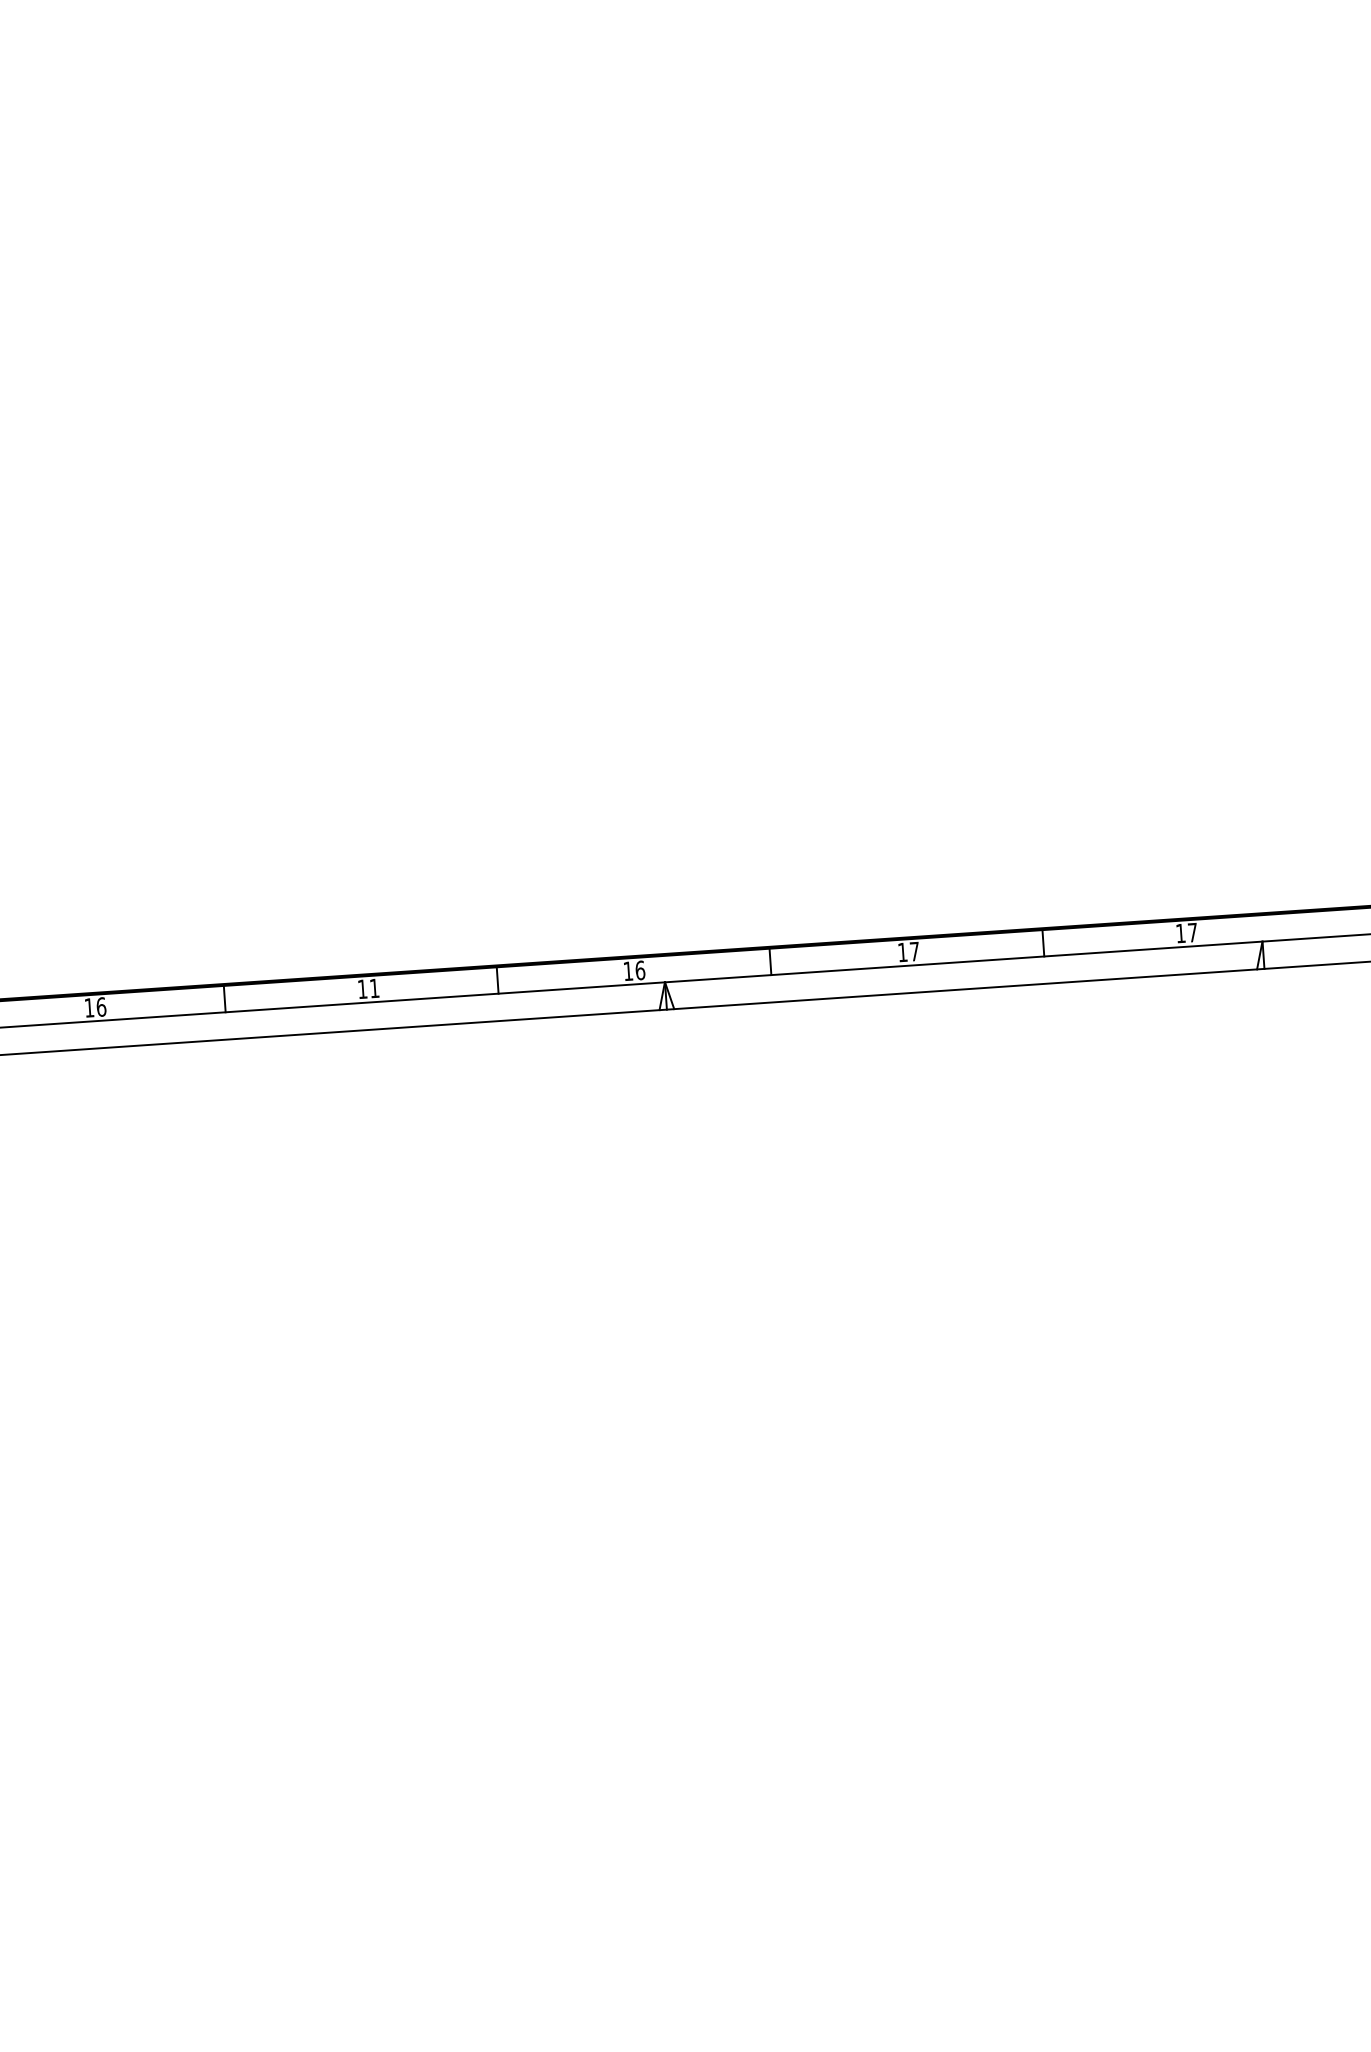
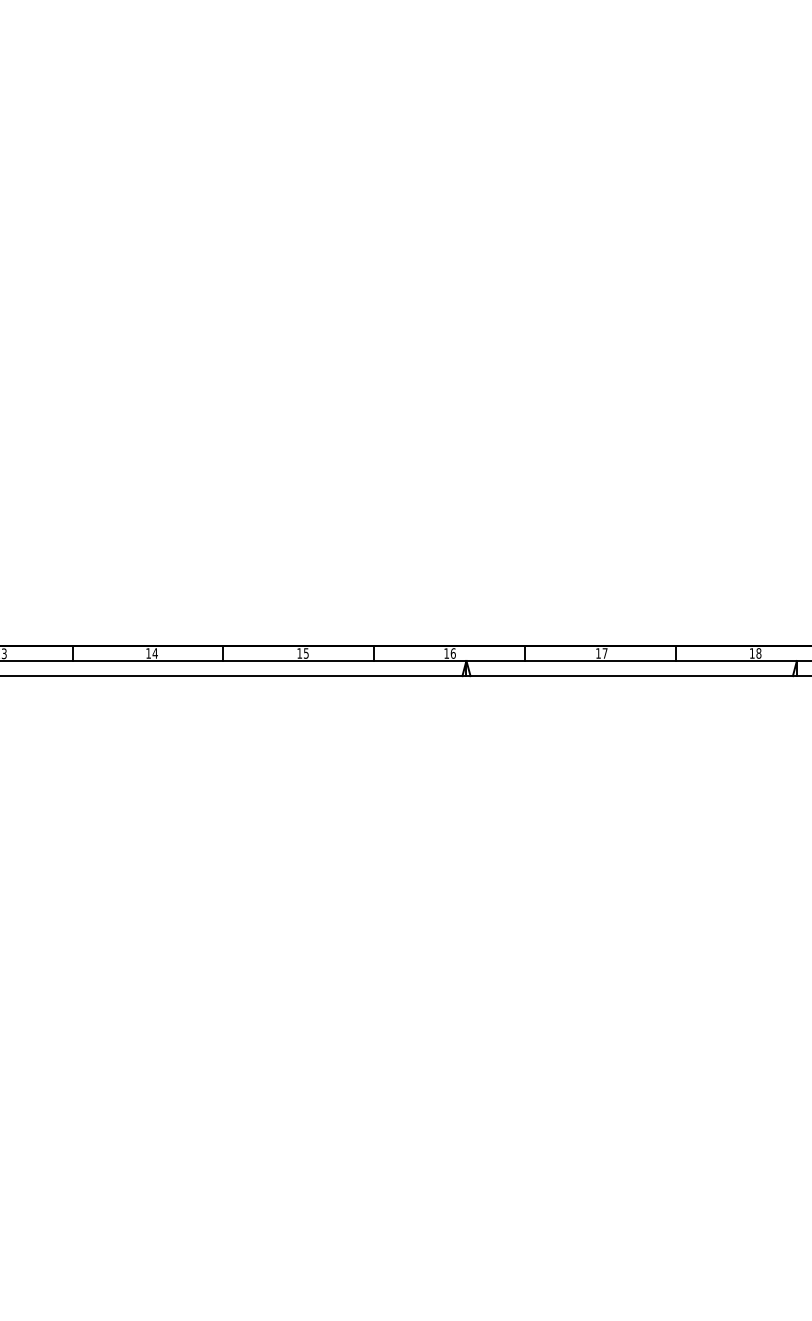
text: (1192, 932) -> (758, 653), 17 -> 18
text: (374, 988) -> (306, 653), 11 -> 15
text: (100, 1007) -> (154, 653), 16 -> 14

